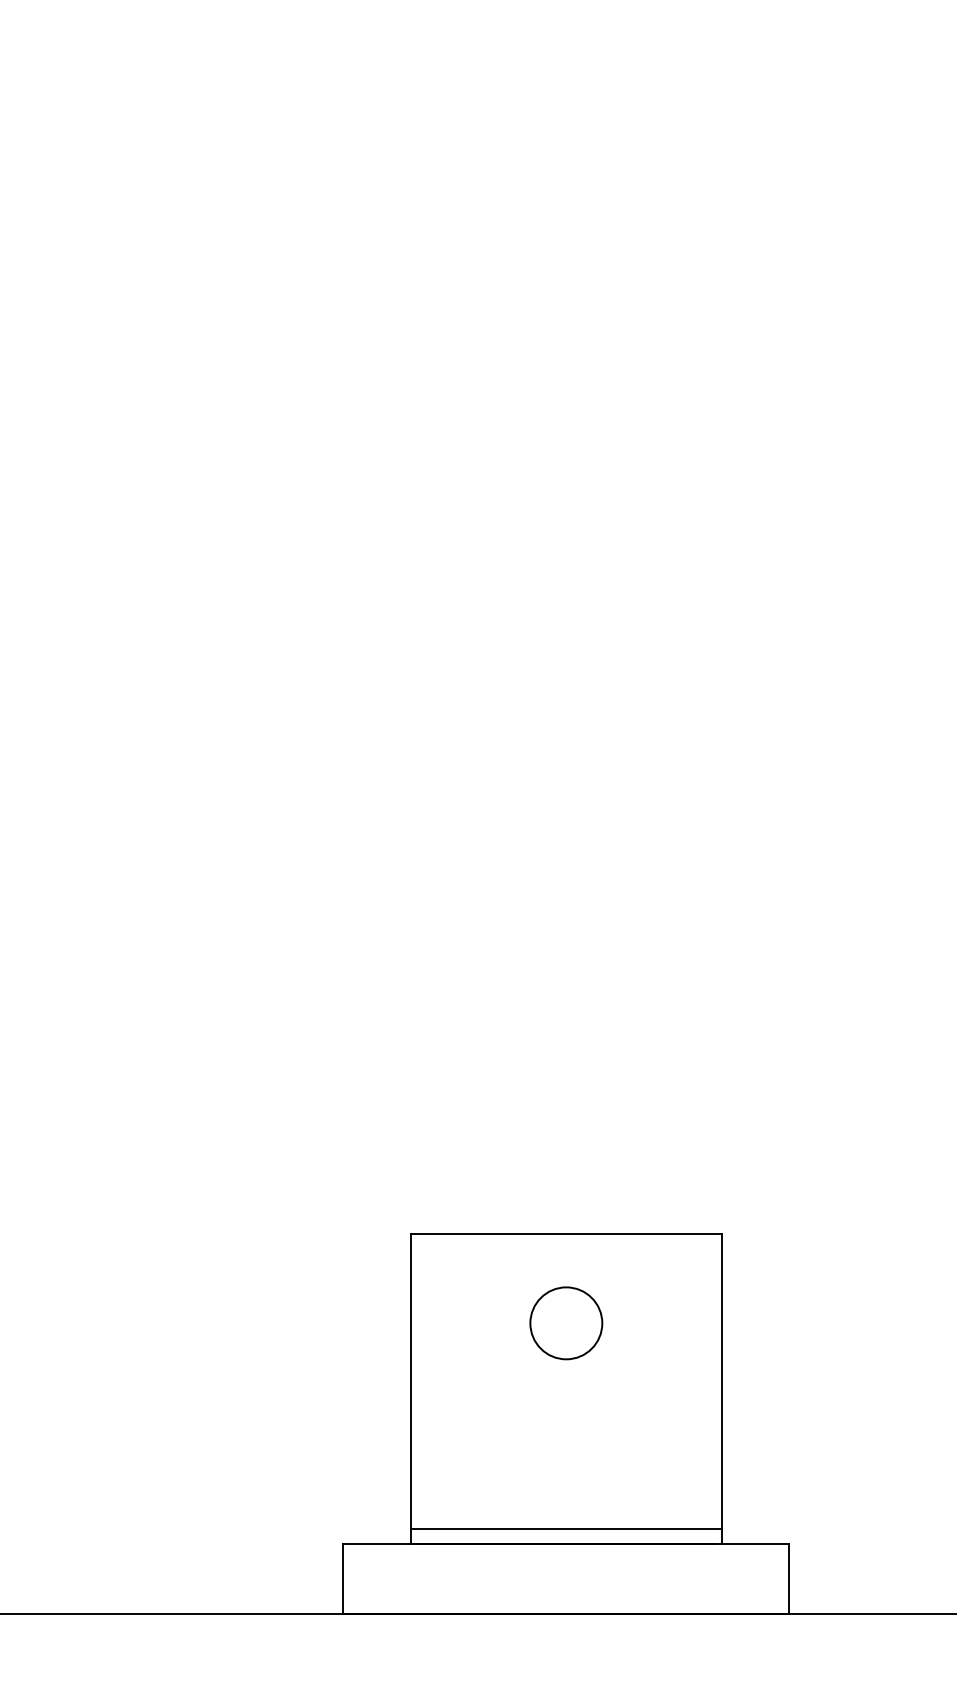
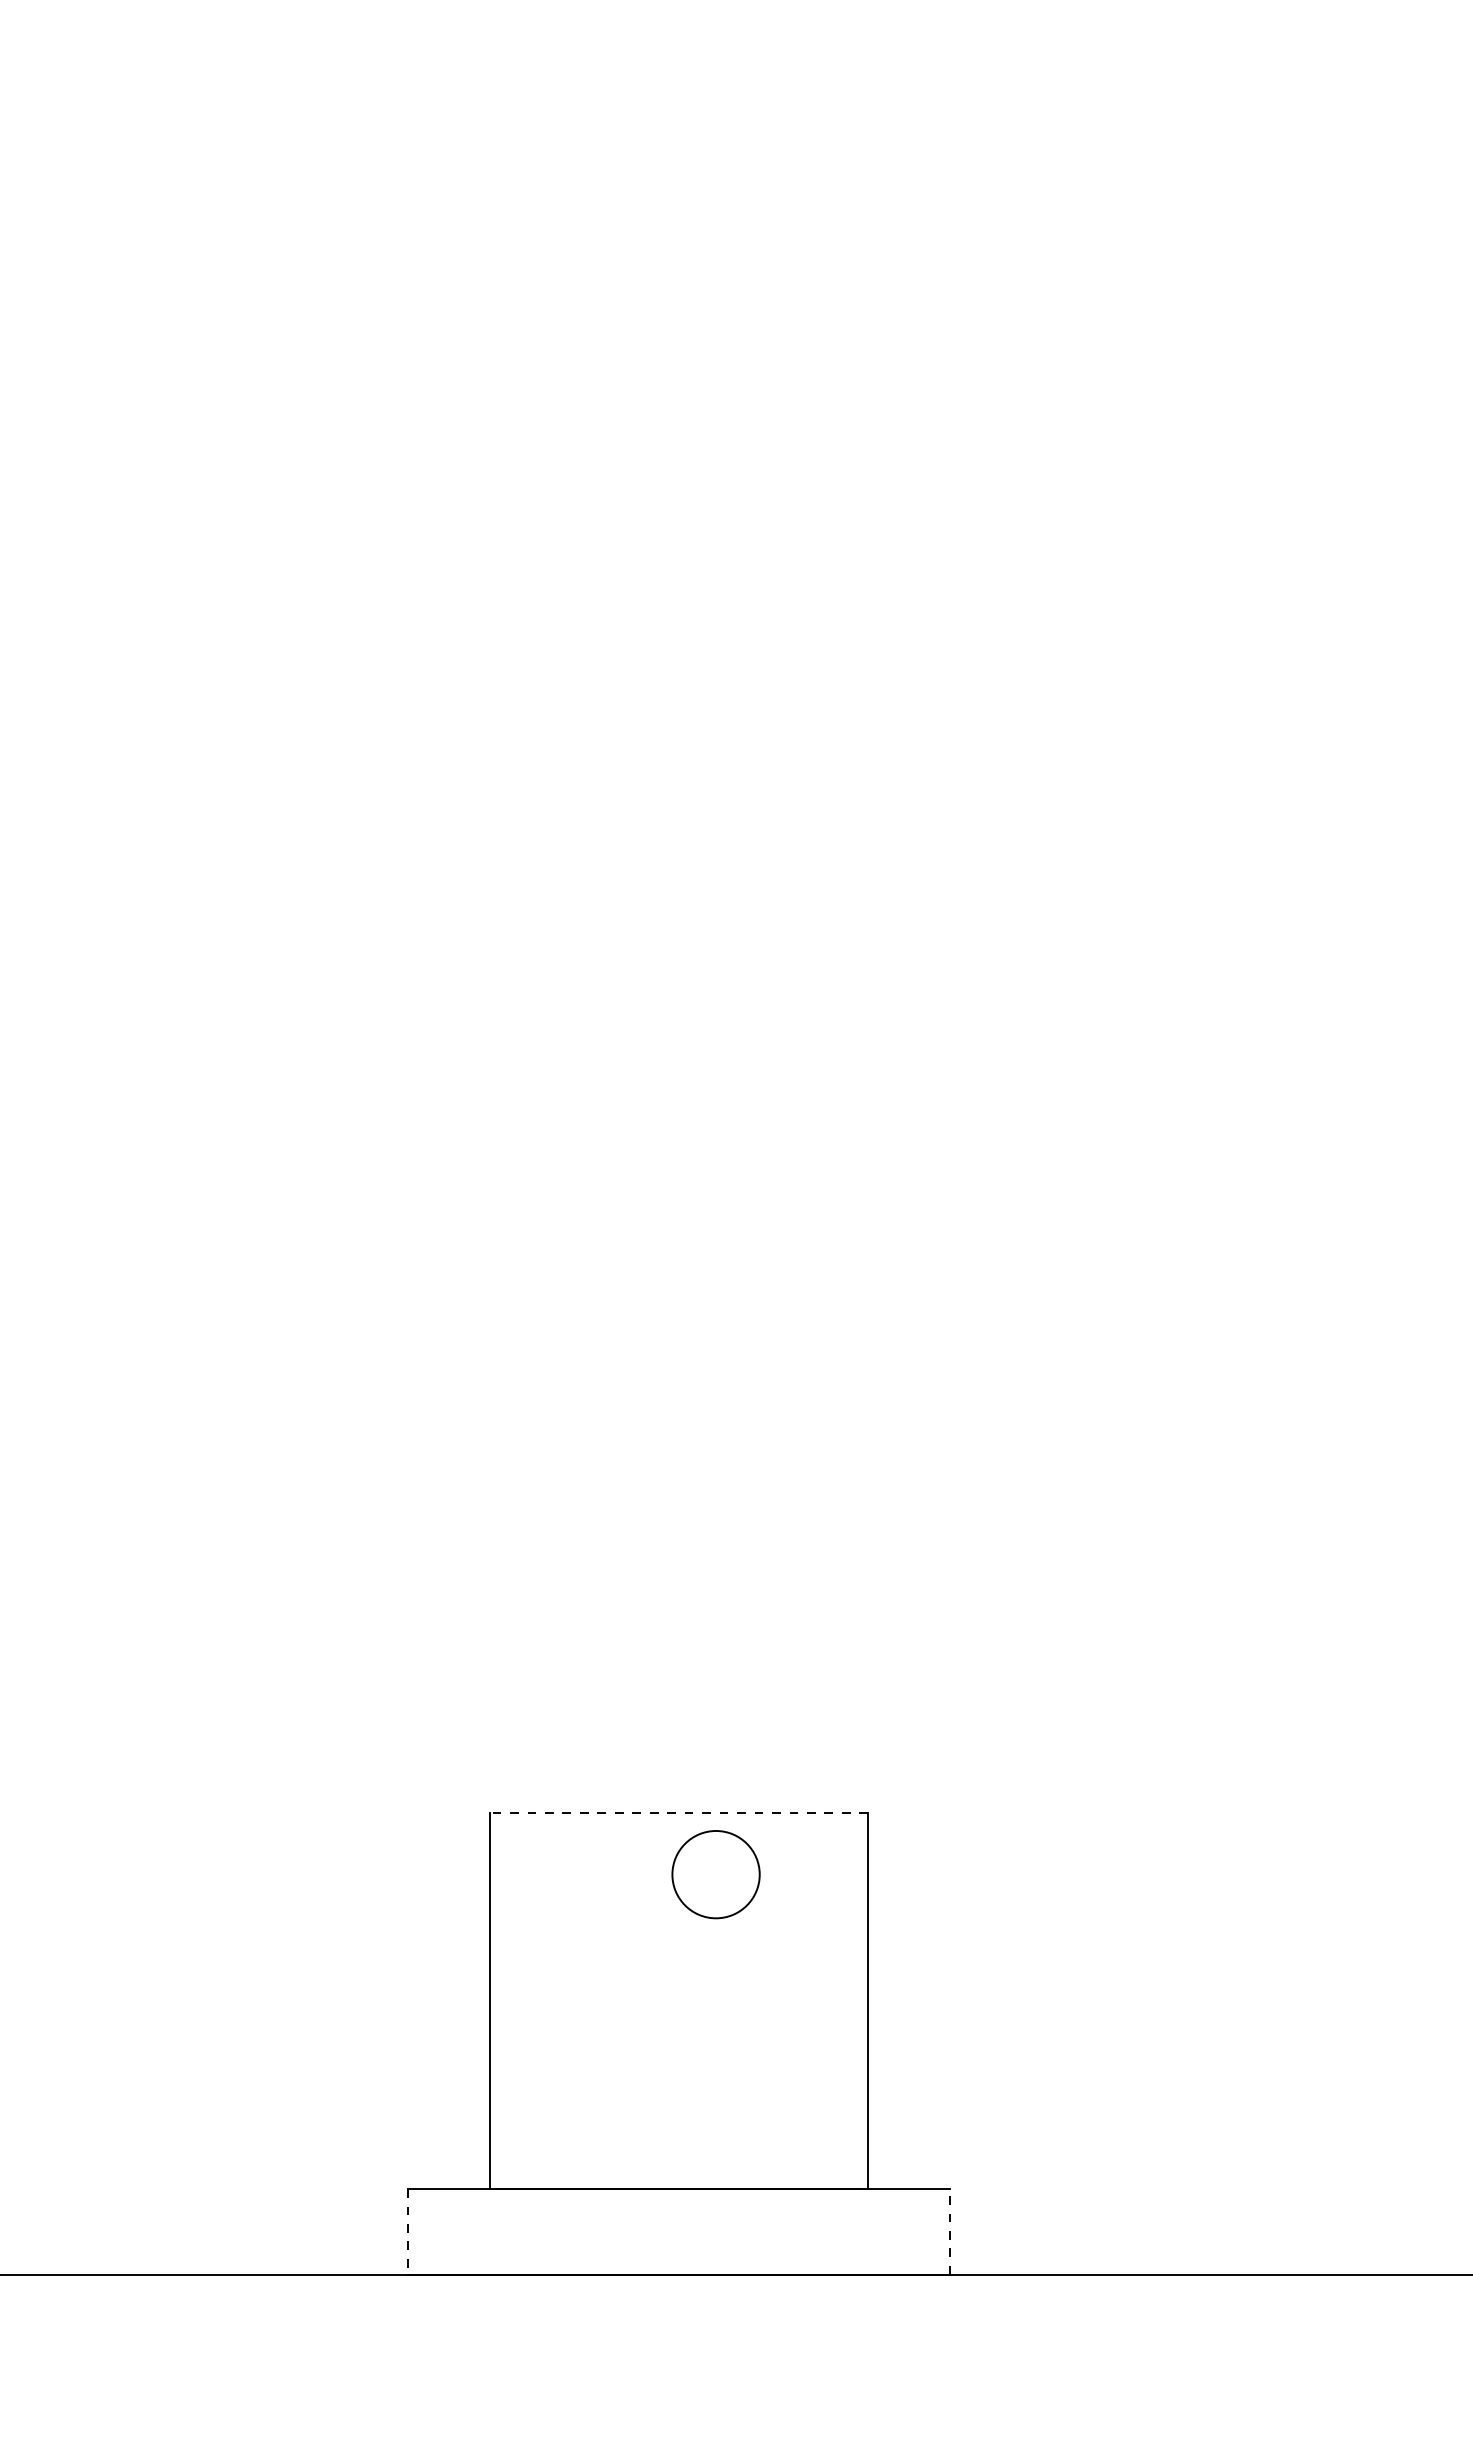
line: (565, 1234) -> (678, 1813), solid -> dashed
circle: (565, 1323) -> (715, 1874), moved
line: (566, 1529) -> (679, 2171), removed
line: (343, 1578) -> (408, 2231), solid -> dashed
line: (789, 1578) -> (949, 2231), solid -> dashed

